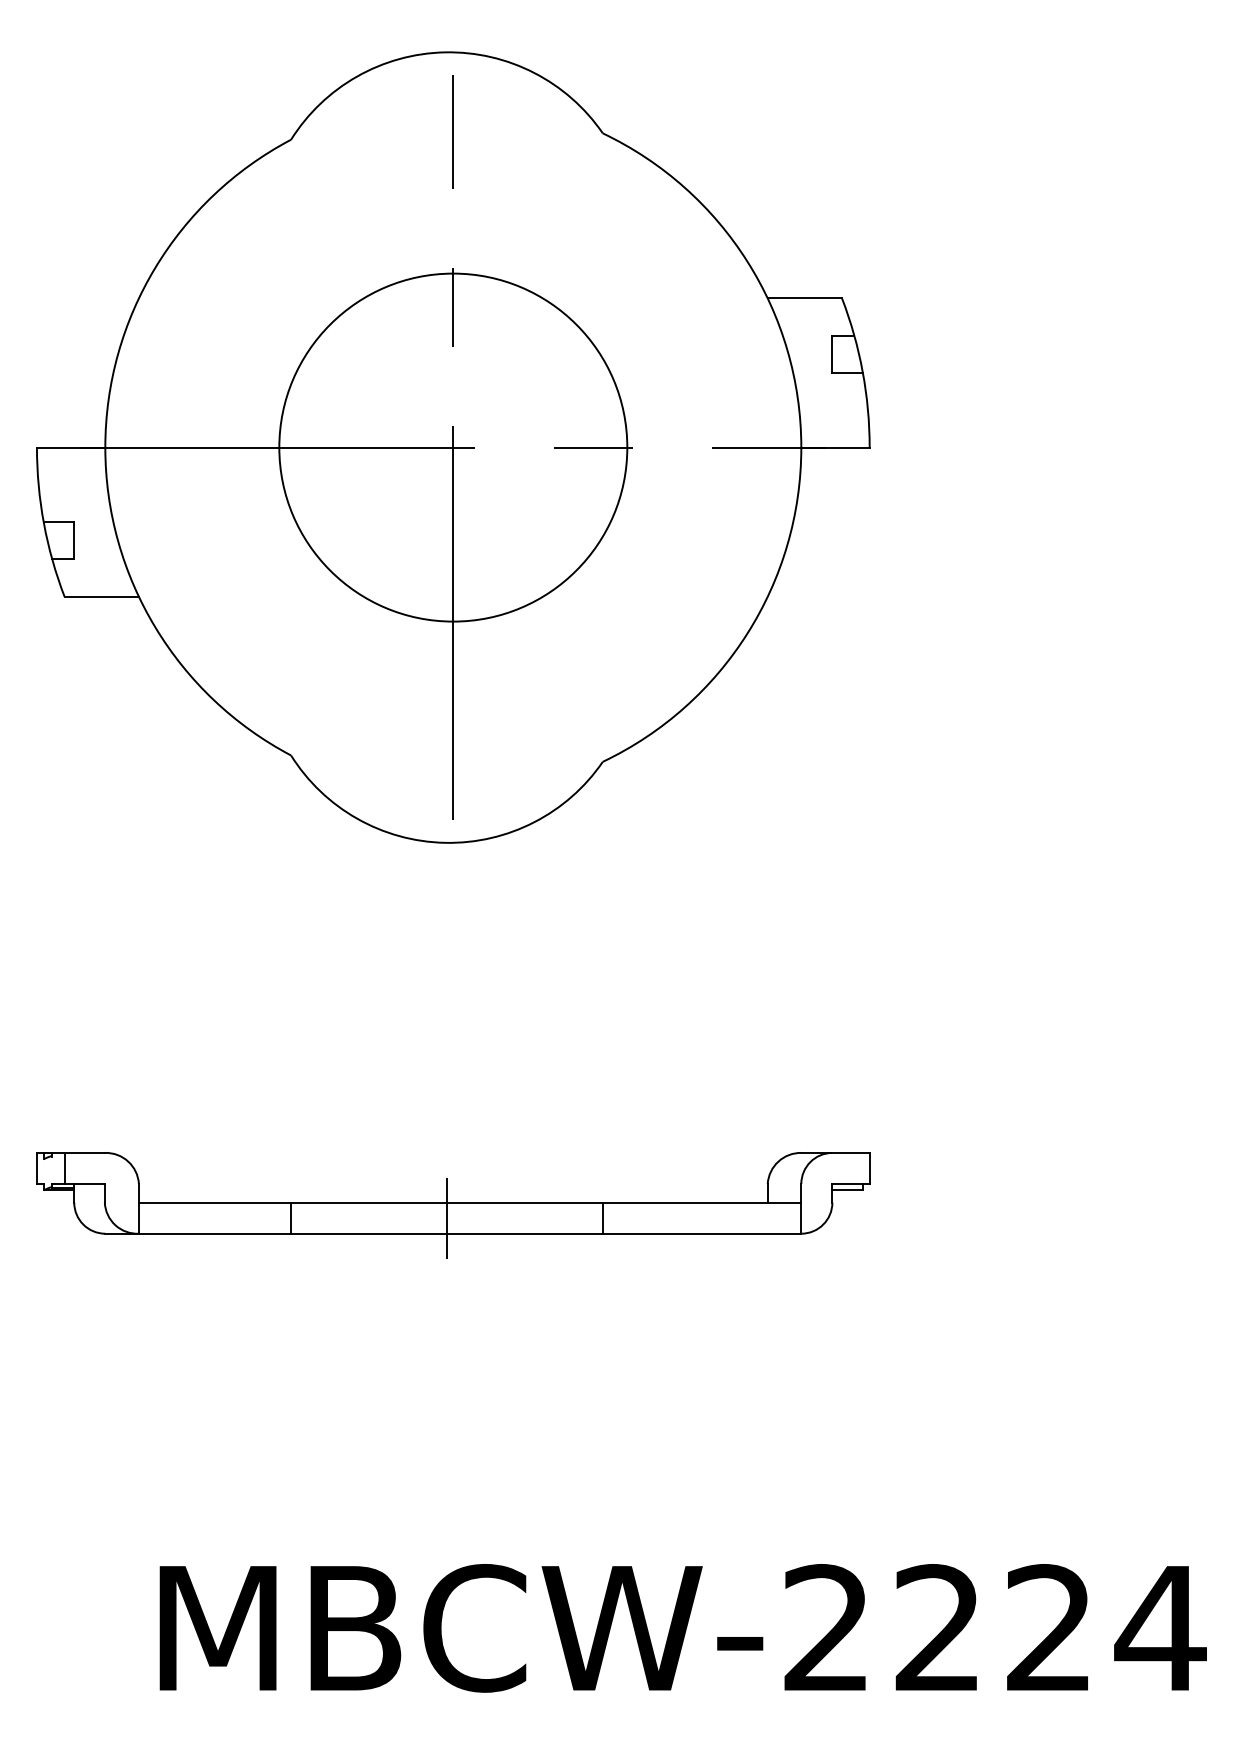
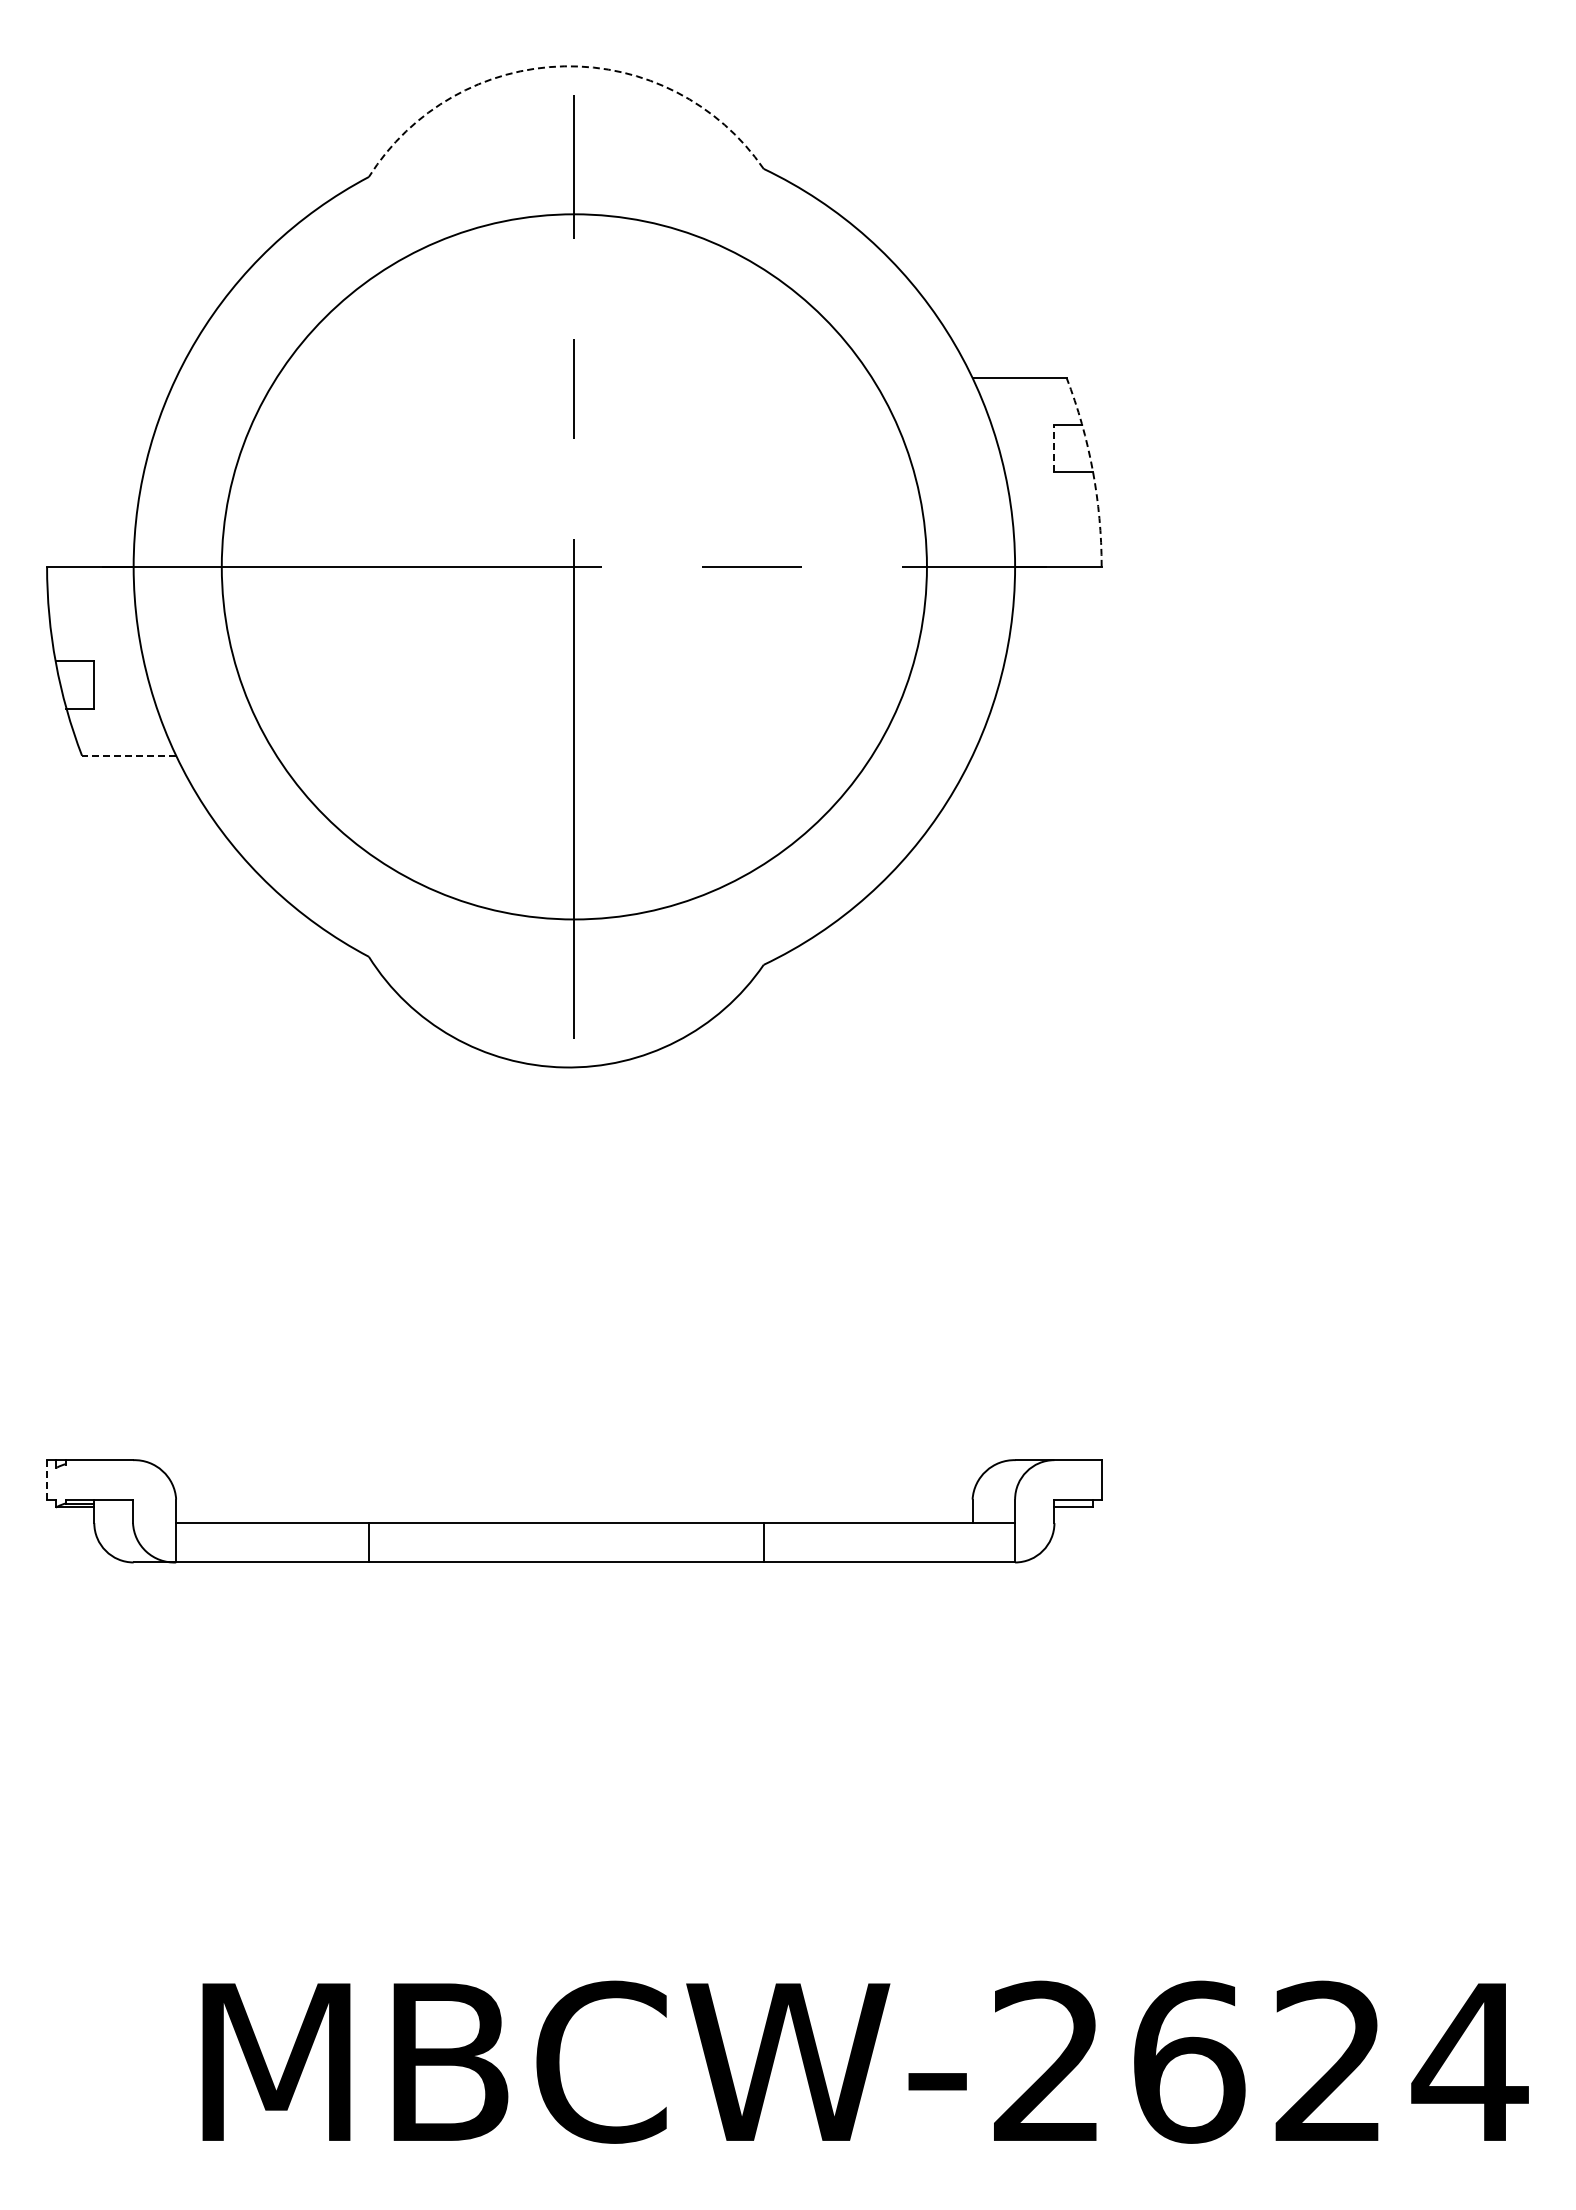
arc: (445, 52) -> (564, 66), solid -> dashed
line: (832, 354) -> (1054, 448), solid -> dashed
arc: (862, 371) -> (1092, 470), solid -> dashed
circle: (453, 447) -> (574, 566), size x1.6
line: (101, 596) -> (128, 755), solid -> dashed
line: (37, 1168) -> (47, 1479), solid -> dashed
line: (64, 1168) -> (82, 1479), removed
line: (447, 1217) -> (566, 1542), removed
text: (939, 1627) -> (1189, 2061), MBCW-2224 -> MBCW-2624

